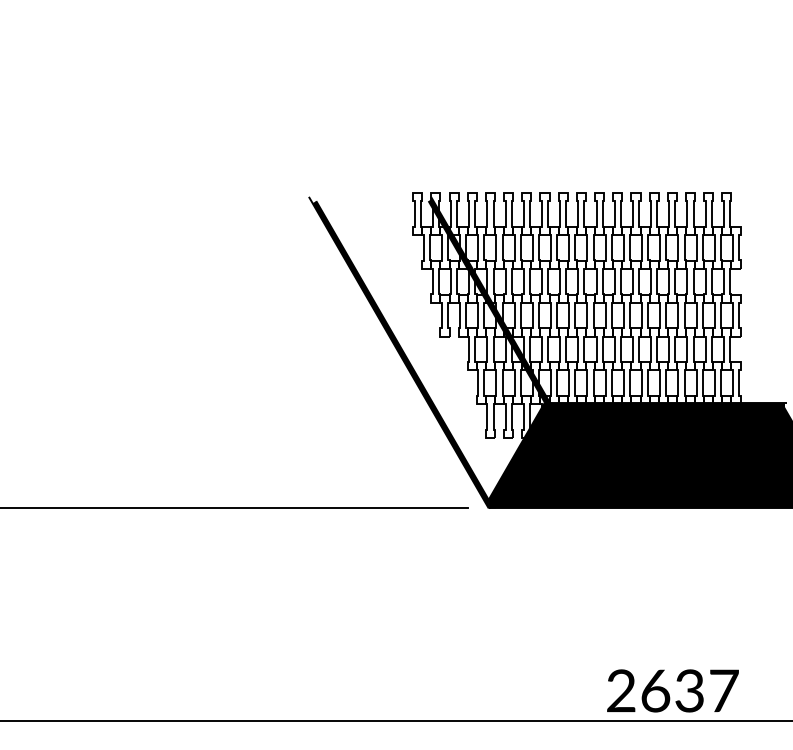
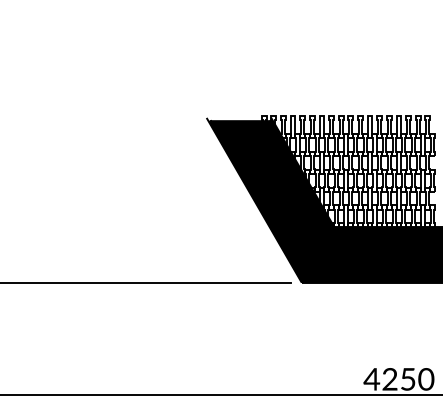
fill: (429, 351) -> (270, 199), added
text: (671, 691) -> (398, 379), 2637 -> 4250

